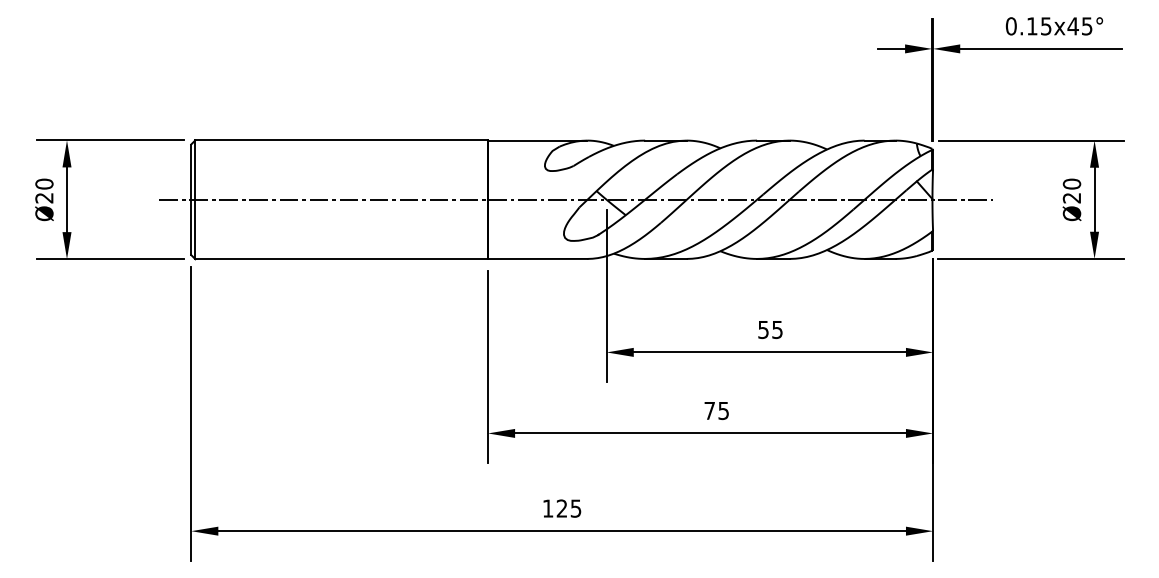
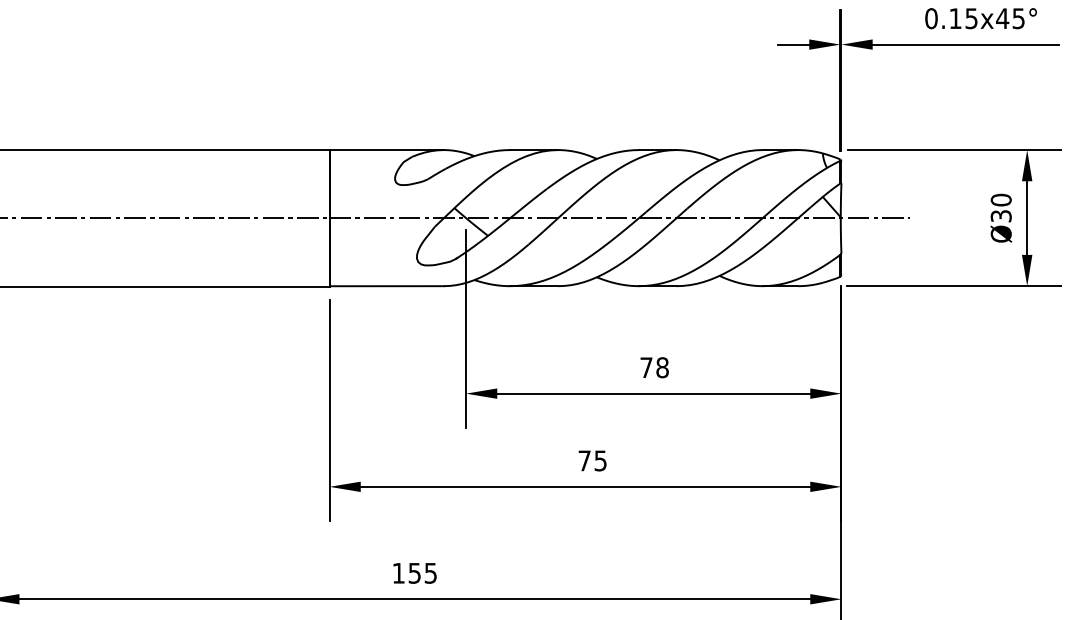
text: (1072, 198) -> (1001, 216), Ø20 -> Ø30
text: (770, 329) -> (654, 367), 55 -> 78
text: (561, 508) -> (414, 573), 125 -> 155

